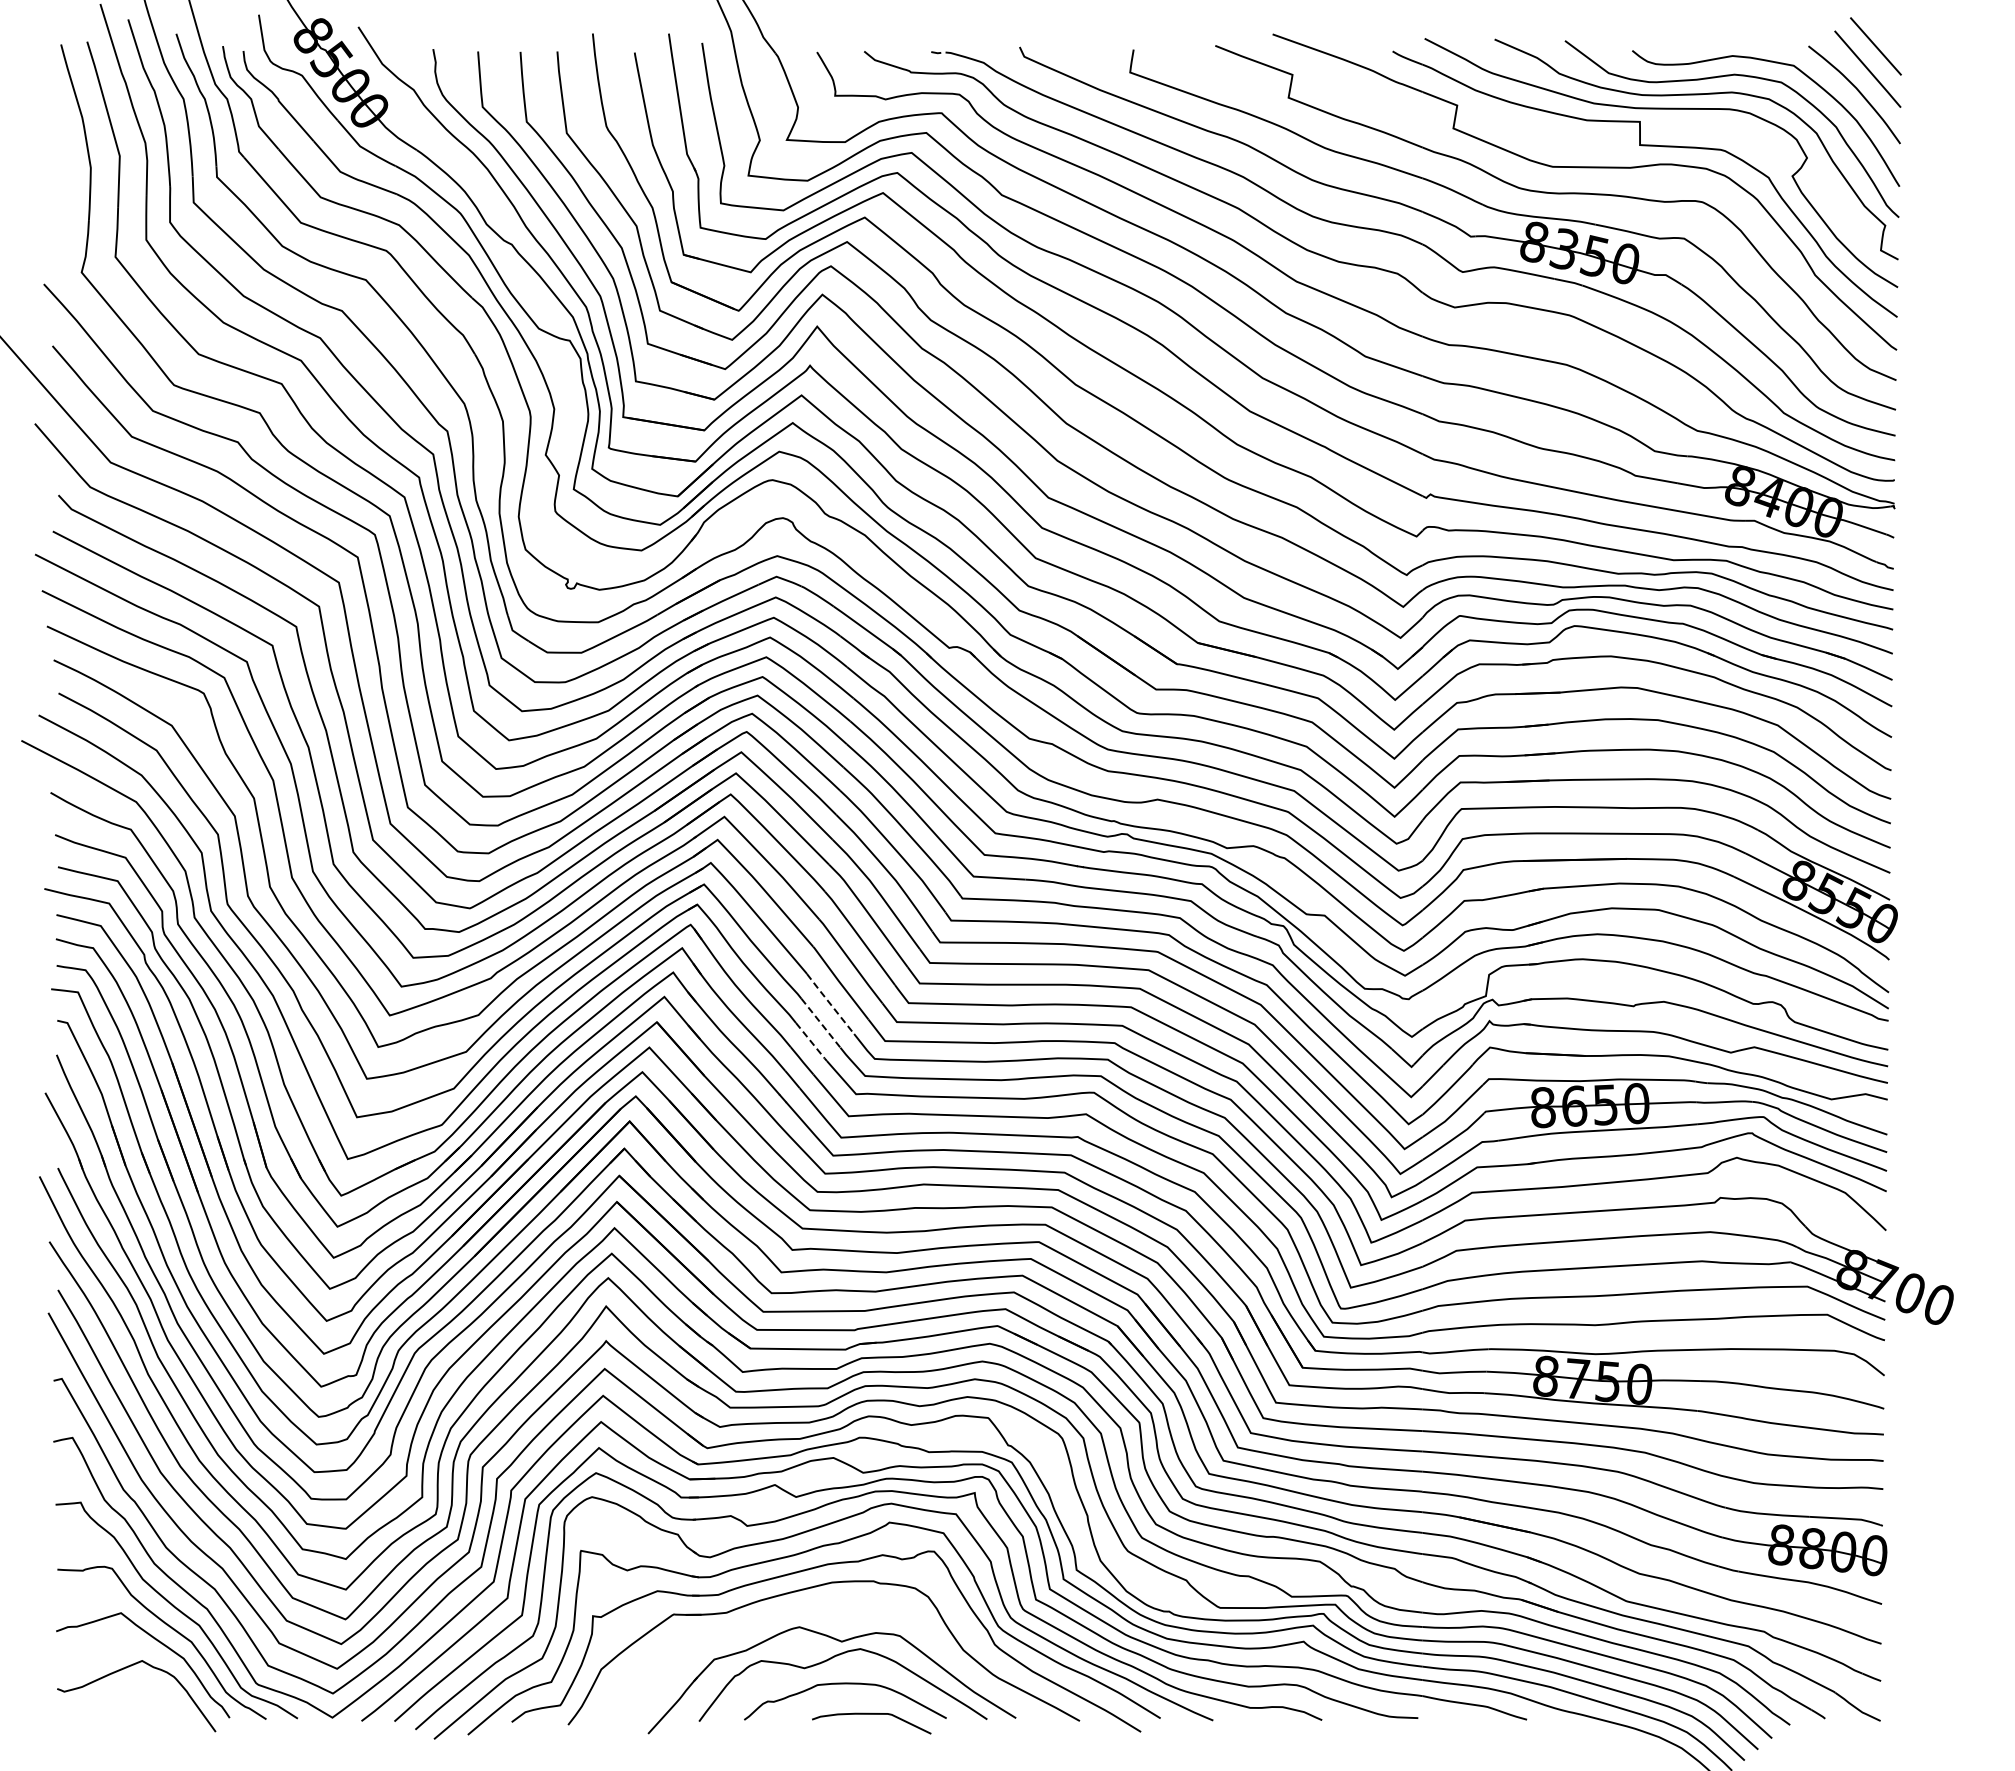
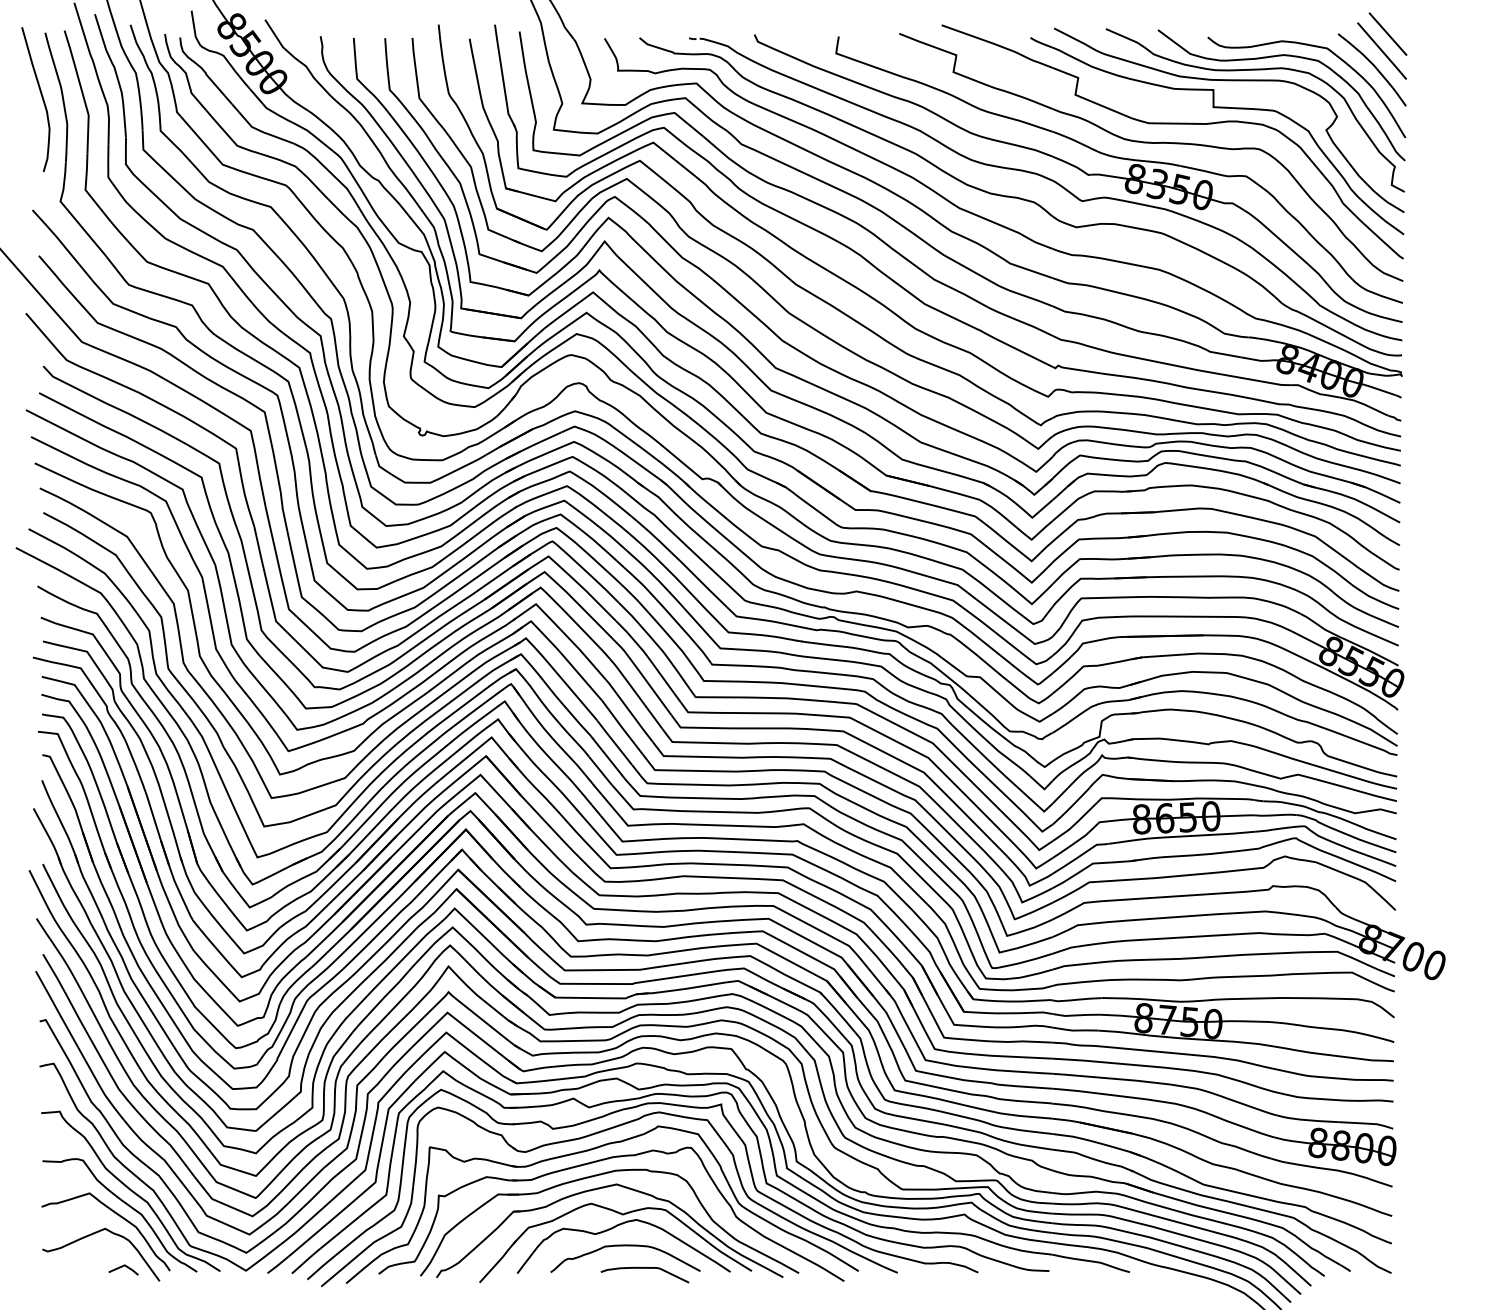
curve: (56, 132) -> (41, 97), added
line: (830, 1003) -> (614, 742), dashed -> solid
line: (821, 1023) -> (607, 757), dashed -> solid
line: (812, 1043) -> (601, 771), dashed -> solid
part: (810, 1607) -> (599, 1189), added
curve: (164, 1713) -> (121, 1267), added

